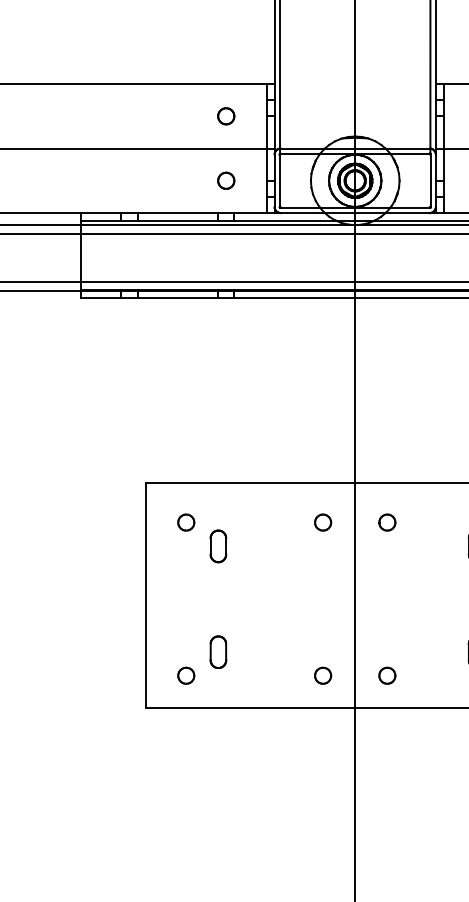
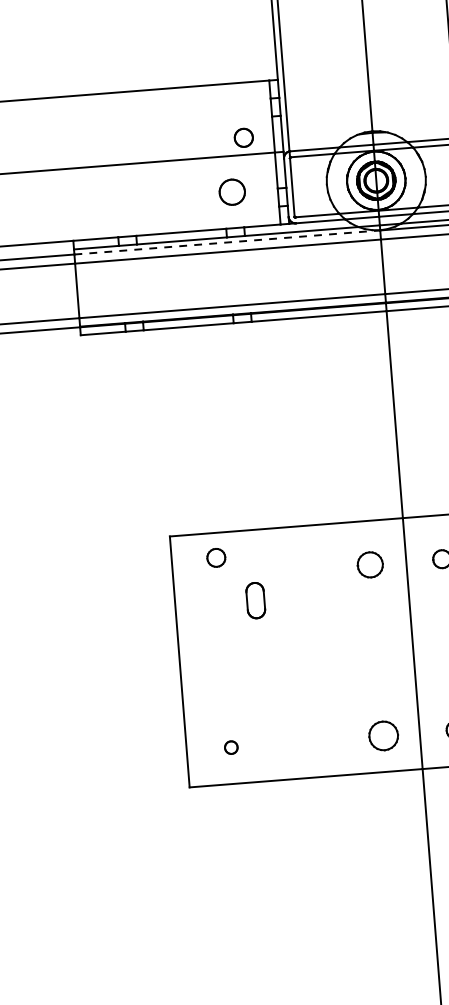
part: (226, 116) -> (244, 138), moved
part: (226, 180) -> (232, 191), size x1.4
line: (218, 225) -> (227, 242), solid -> dashed
part: (186, 522) -> (216, 557), moved
part: (323, 522) -> (370, 564), size x1.4
part: (218, 651) -> (265, 717), removed
part: (186, 675) -> (231, 747), size x0.7
part: (323, 675) -> (384, 735), size x1.6

